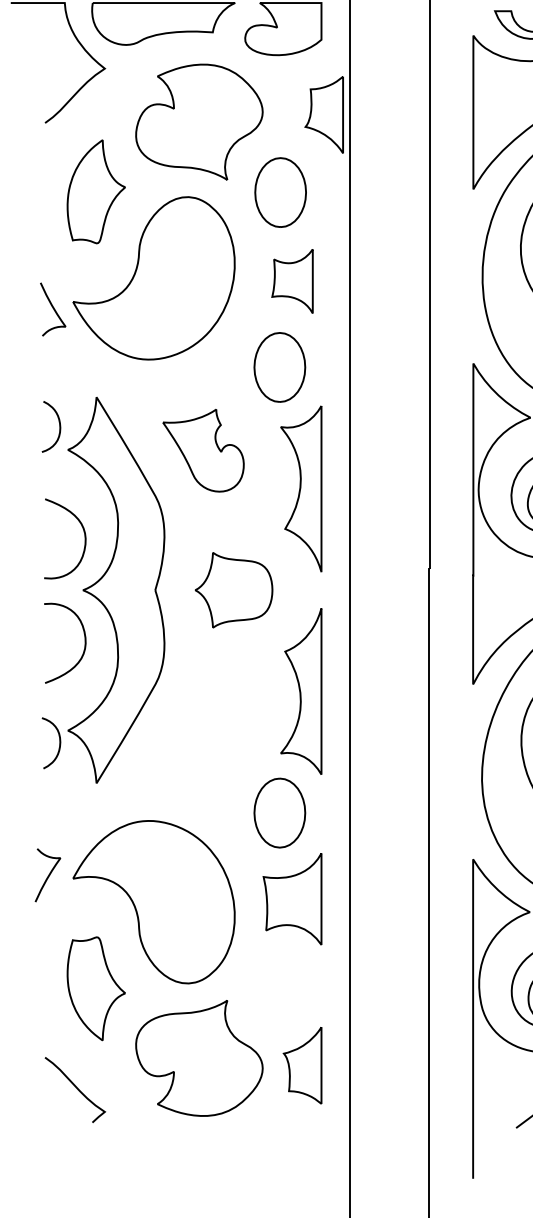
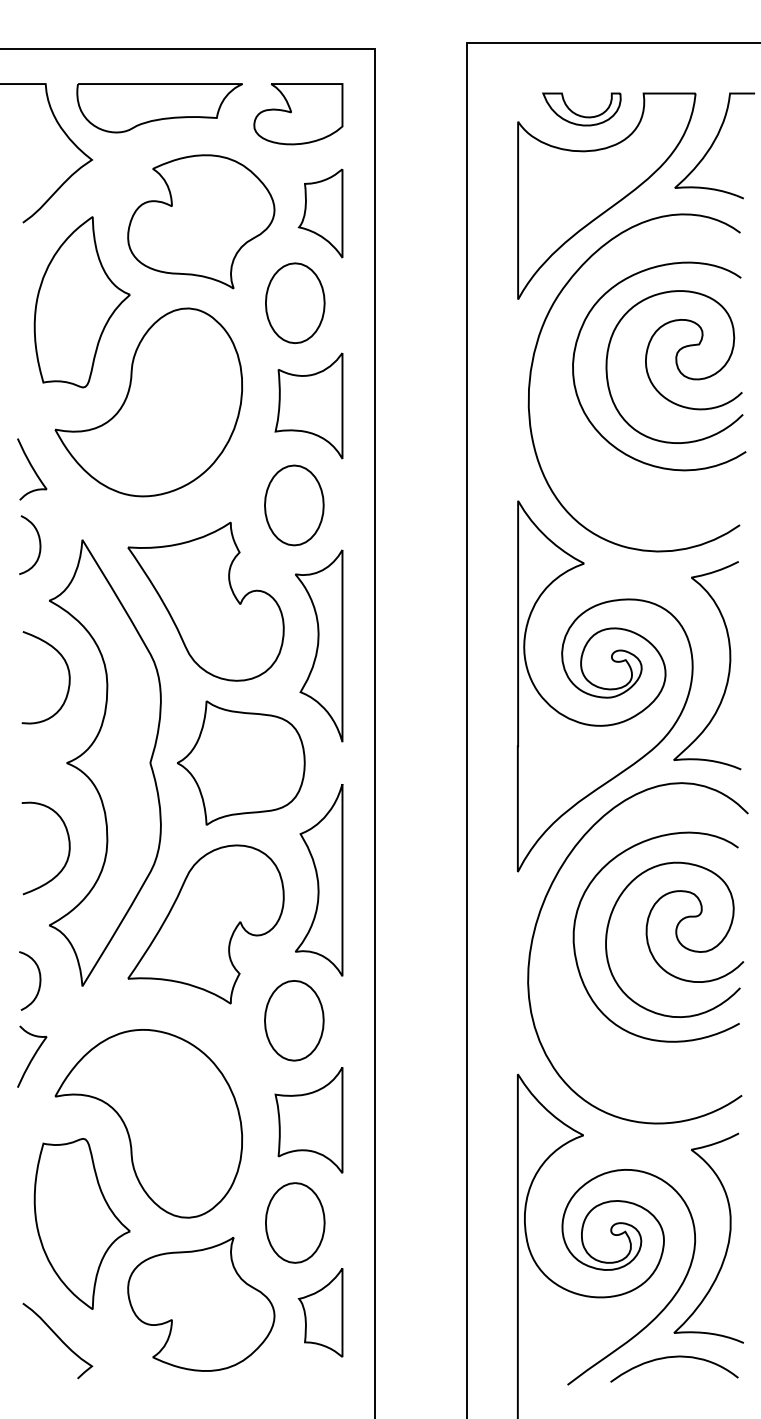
part: (324, 114) -> (320, 213), moved
part: (95, 191) -> (81, 302), size x1.43
part: (292, 281) -> (308, 405), size x1.43
curve: (53, 309) -> (32, 469), moved
curve: (59, 426) -> (39, 544), moved
part: (203, 450) -> (205, 601), size x1.67
curve: (84, 538) -> (68, 677), moved
part: (234, 589) -> (241, 762), size x1.43
curve: (84, 643) -> (68, 848), moved
part: (203, 729) -> (205, 924), added
curve: (59, 742) -> (39, 980), moved
curve: (48, 875) -> (32, 1056), moved
part: (280, 987) -> (295, 1222), added
part: (95, 988) -> (81, 1223), size x1.43

